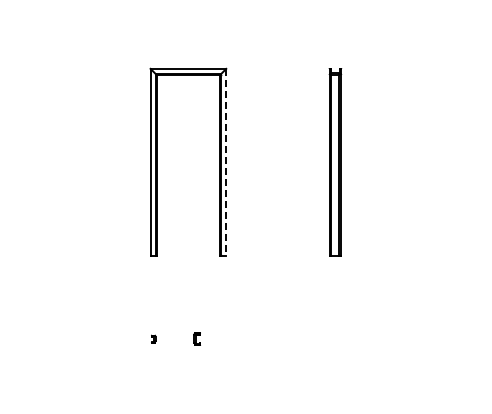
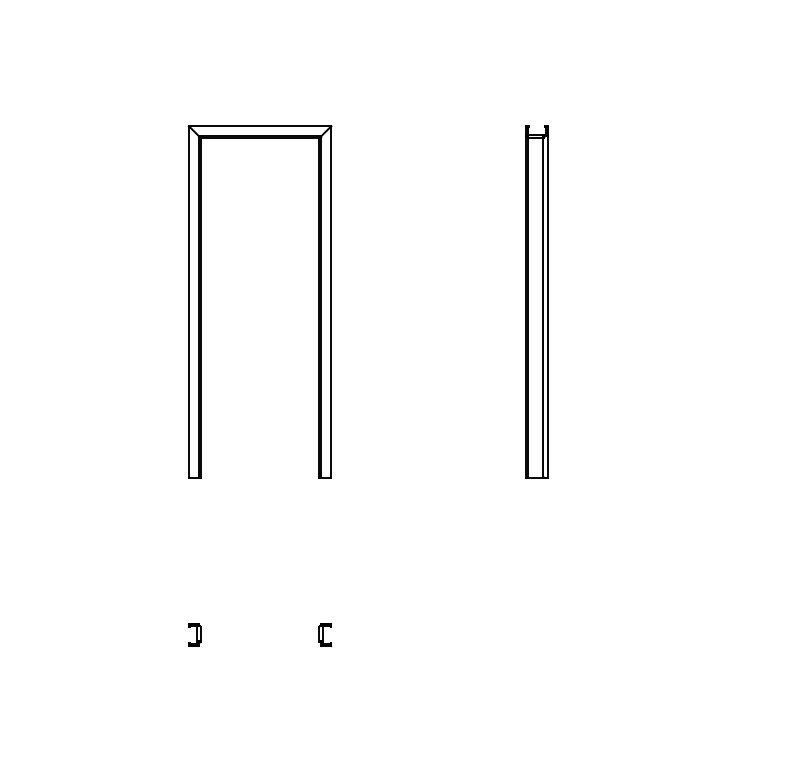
line: (226, 162) -> (331, 302), dashed -> solid
part: (153, 338) -> (194, 633), size x1.67
part: (196, 338) -> (324, 633), moved

